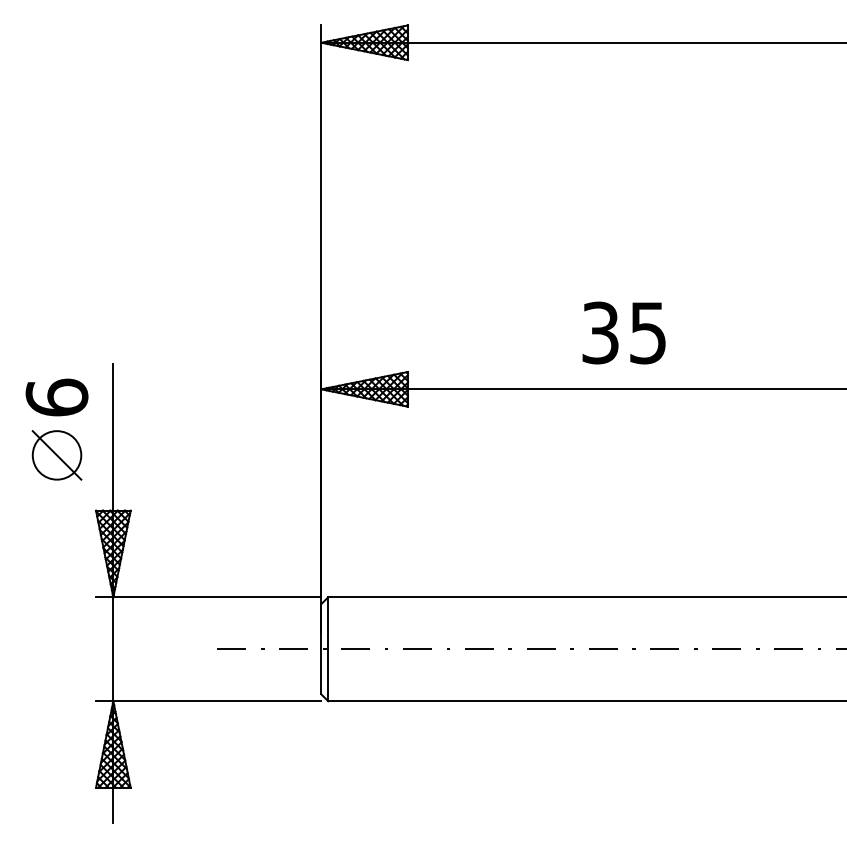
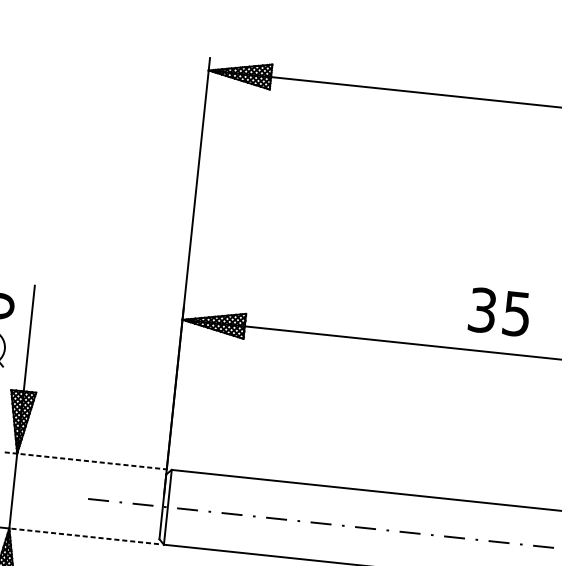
text: (623, 332) -> (499, 311), moved
line: (208, 597) -> (85, 461), solid -> dashed
line: (217, 701) -> (84, 536), solid -> dashed

